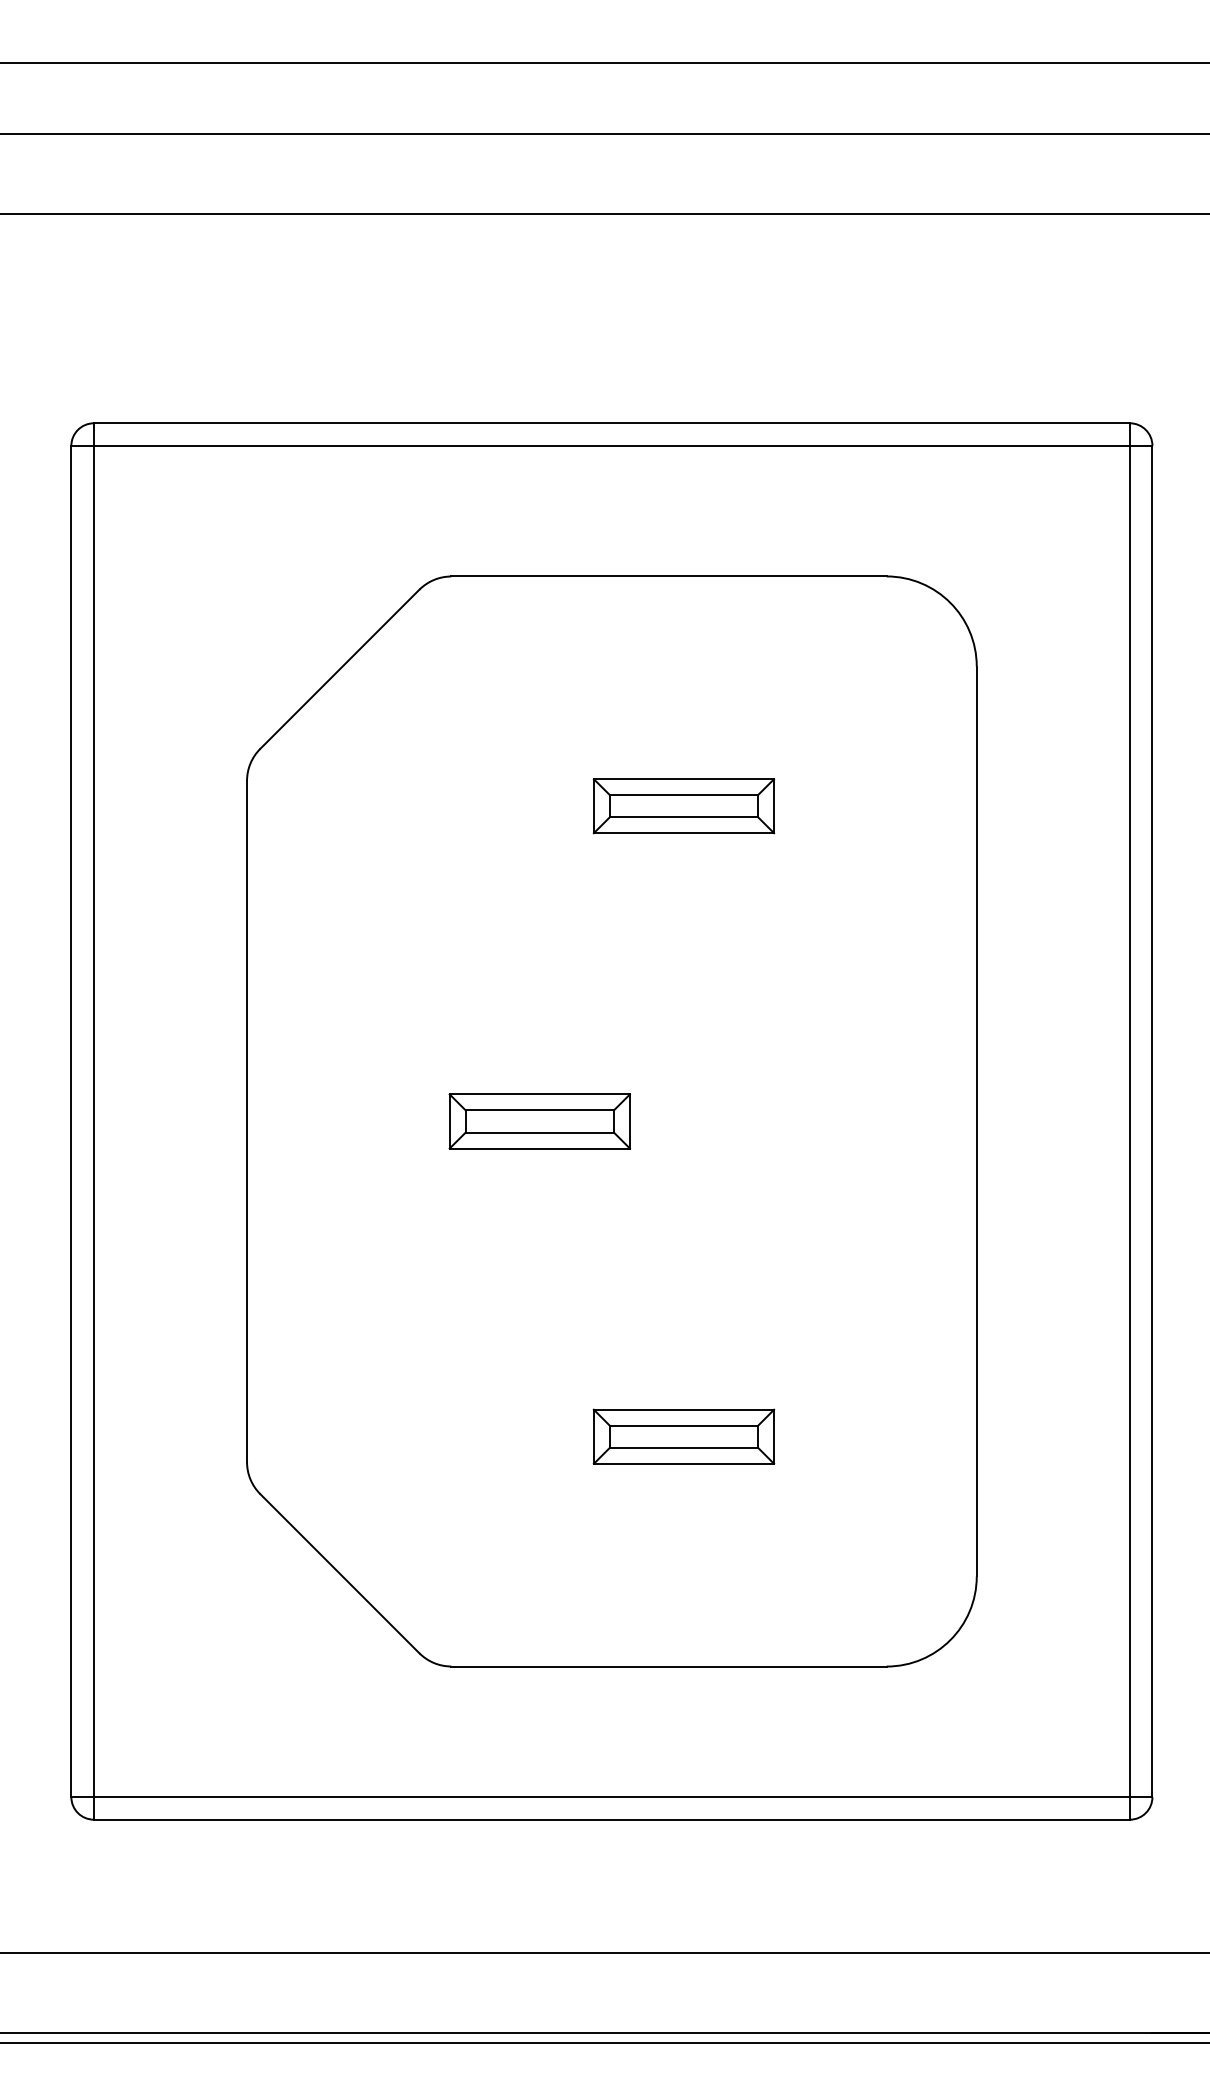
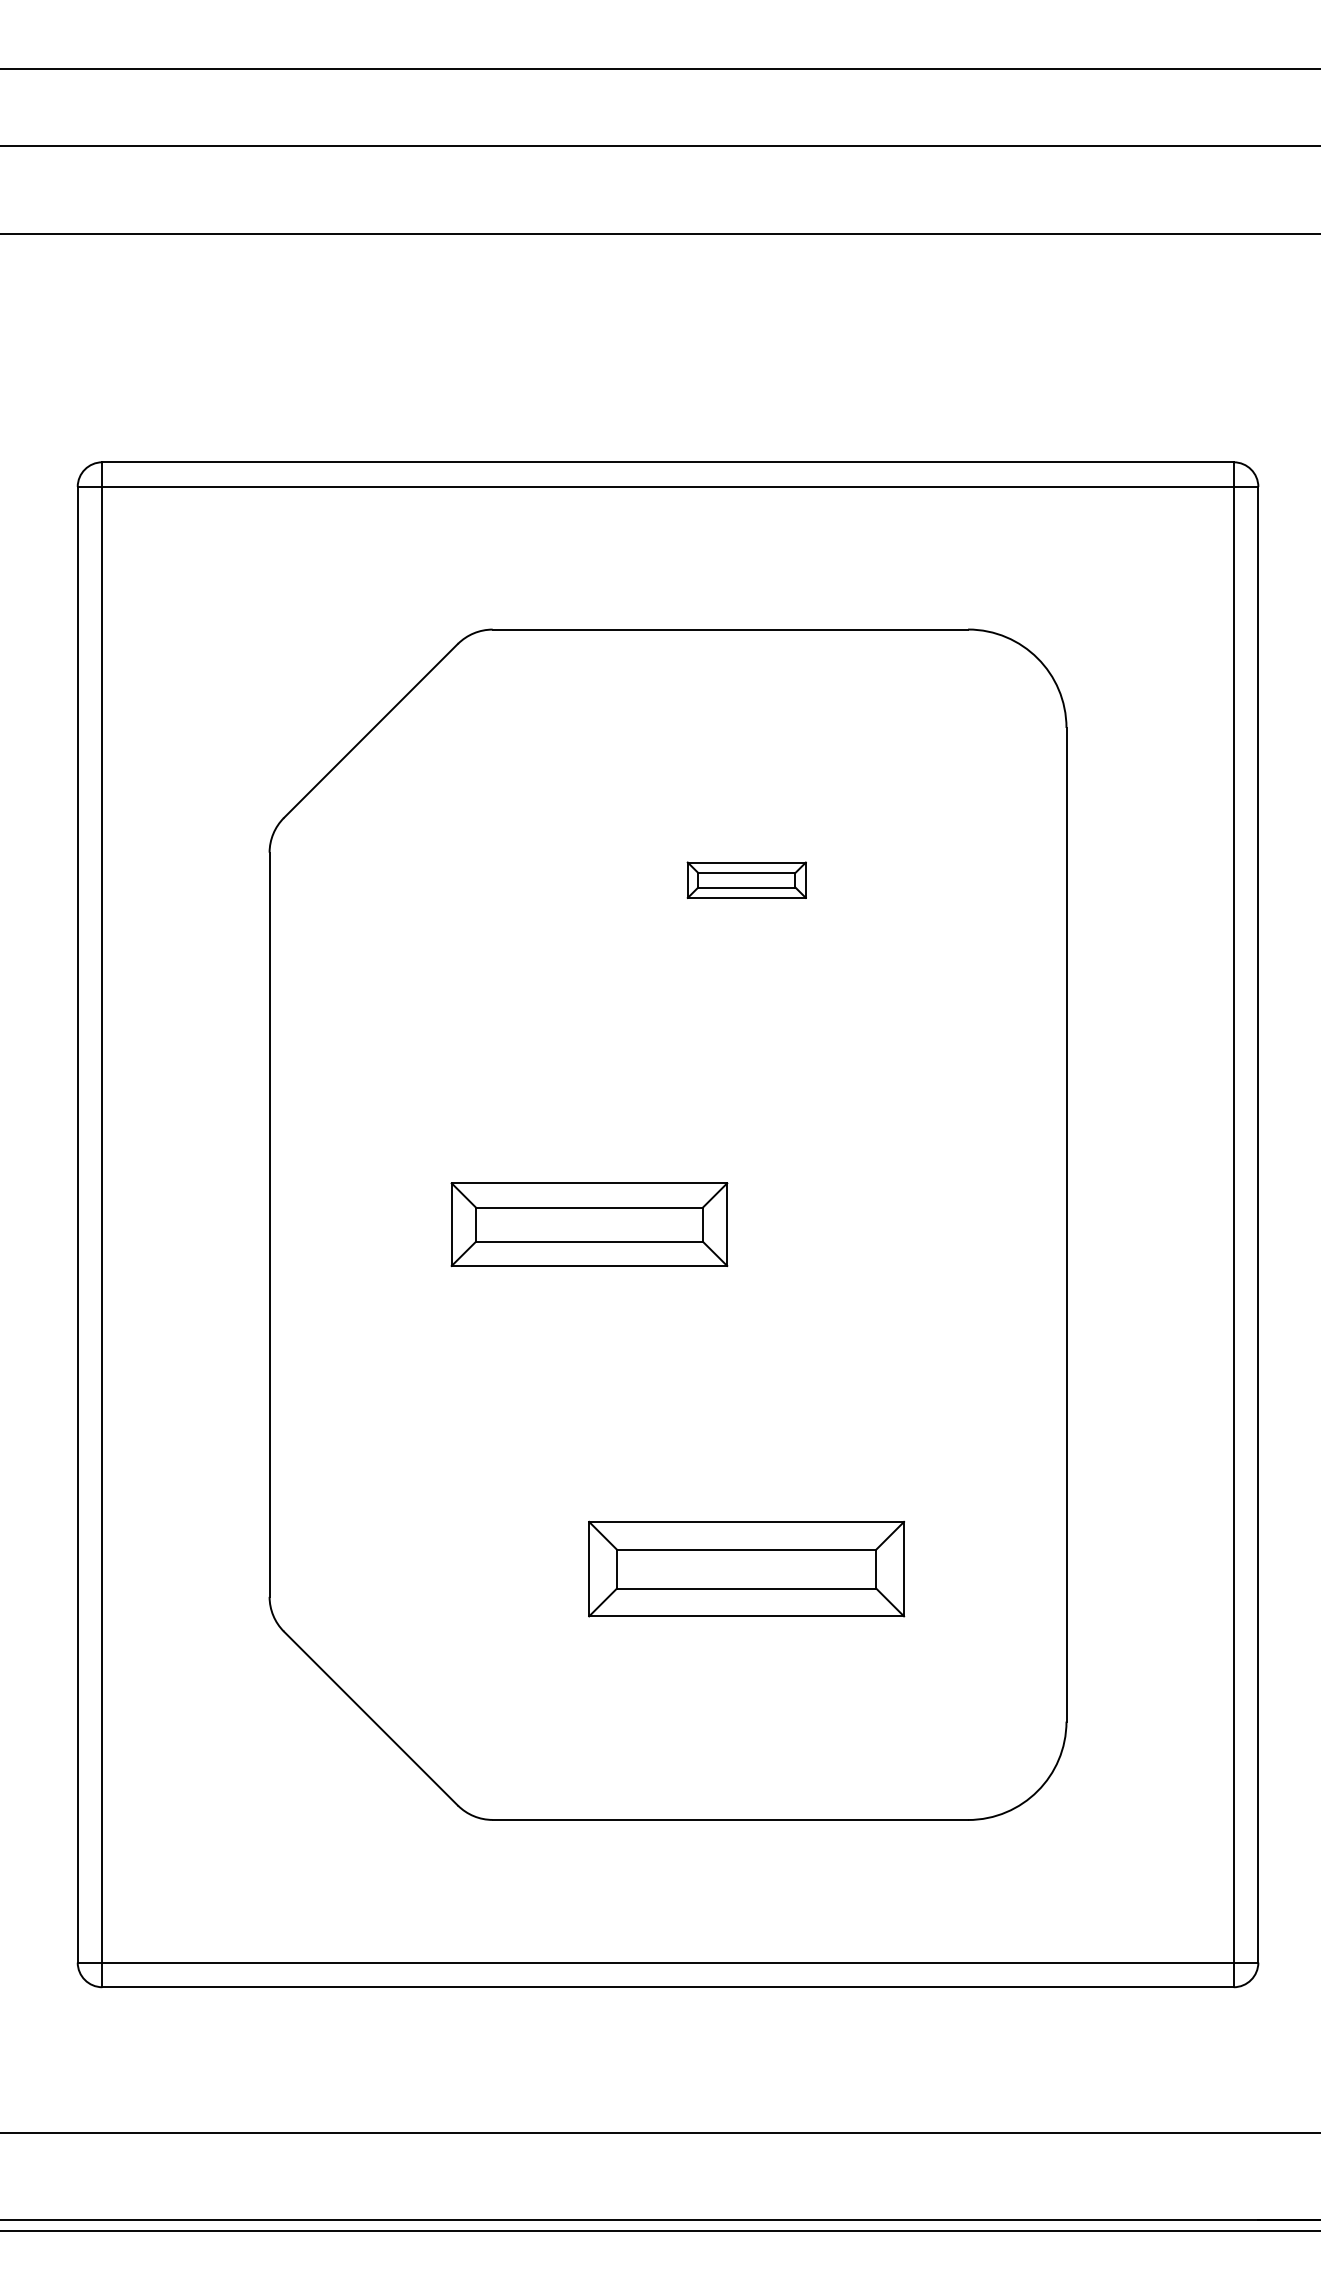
part: (683, 805) -> (746, 879), size x0.6
part: (539, 1121) -> (588, 1224), size x1.4
part: (683, 1436) -> (746, 1568), size x1.6

